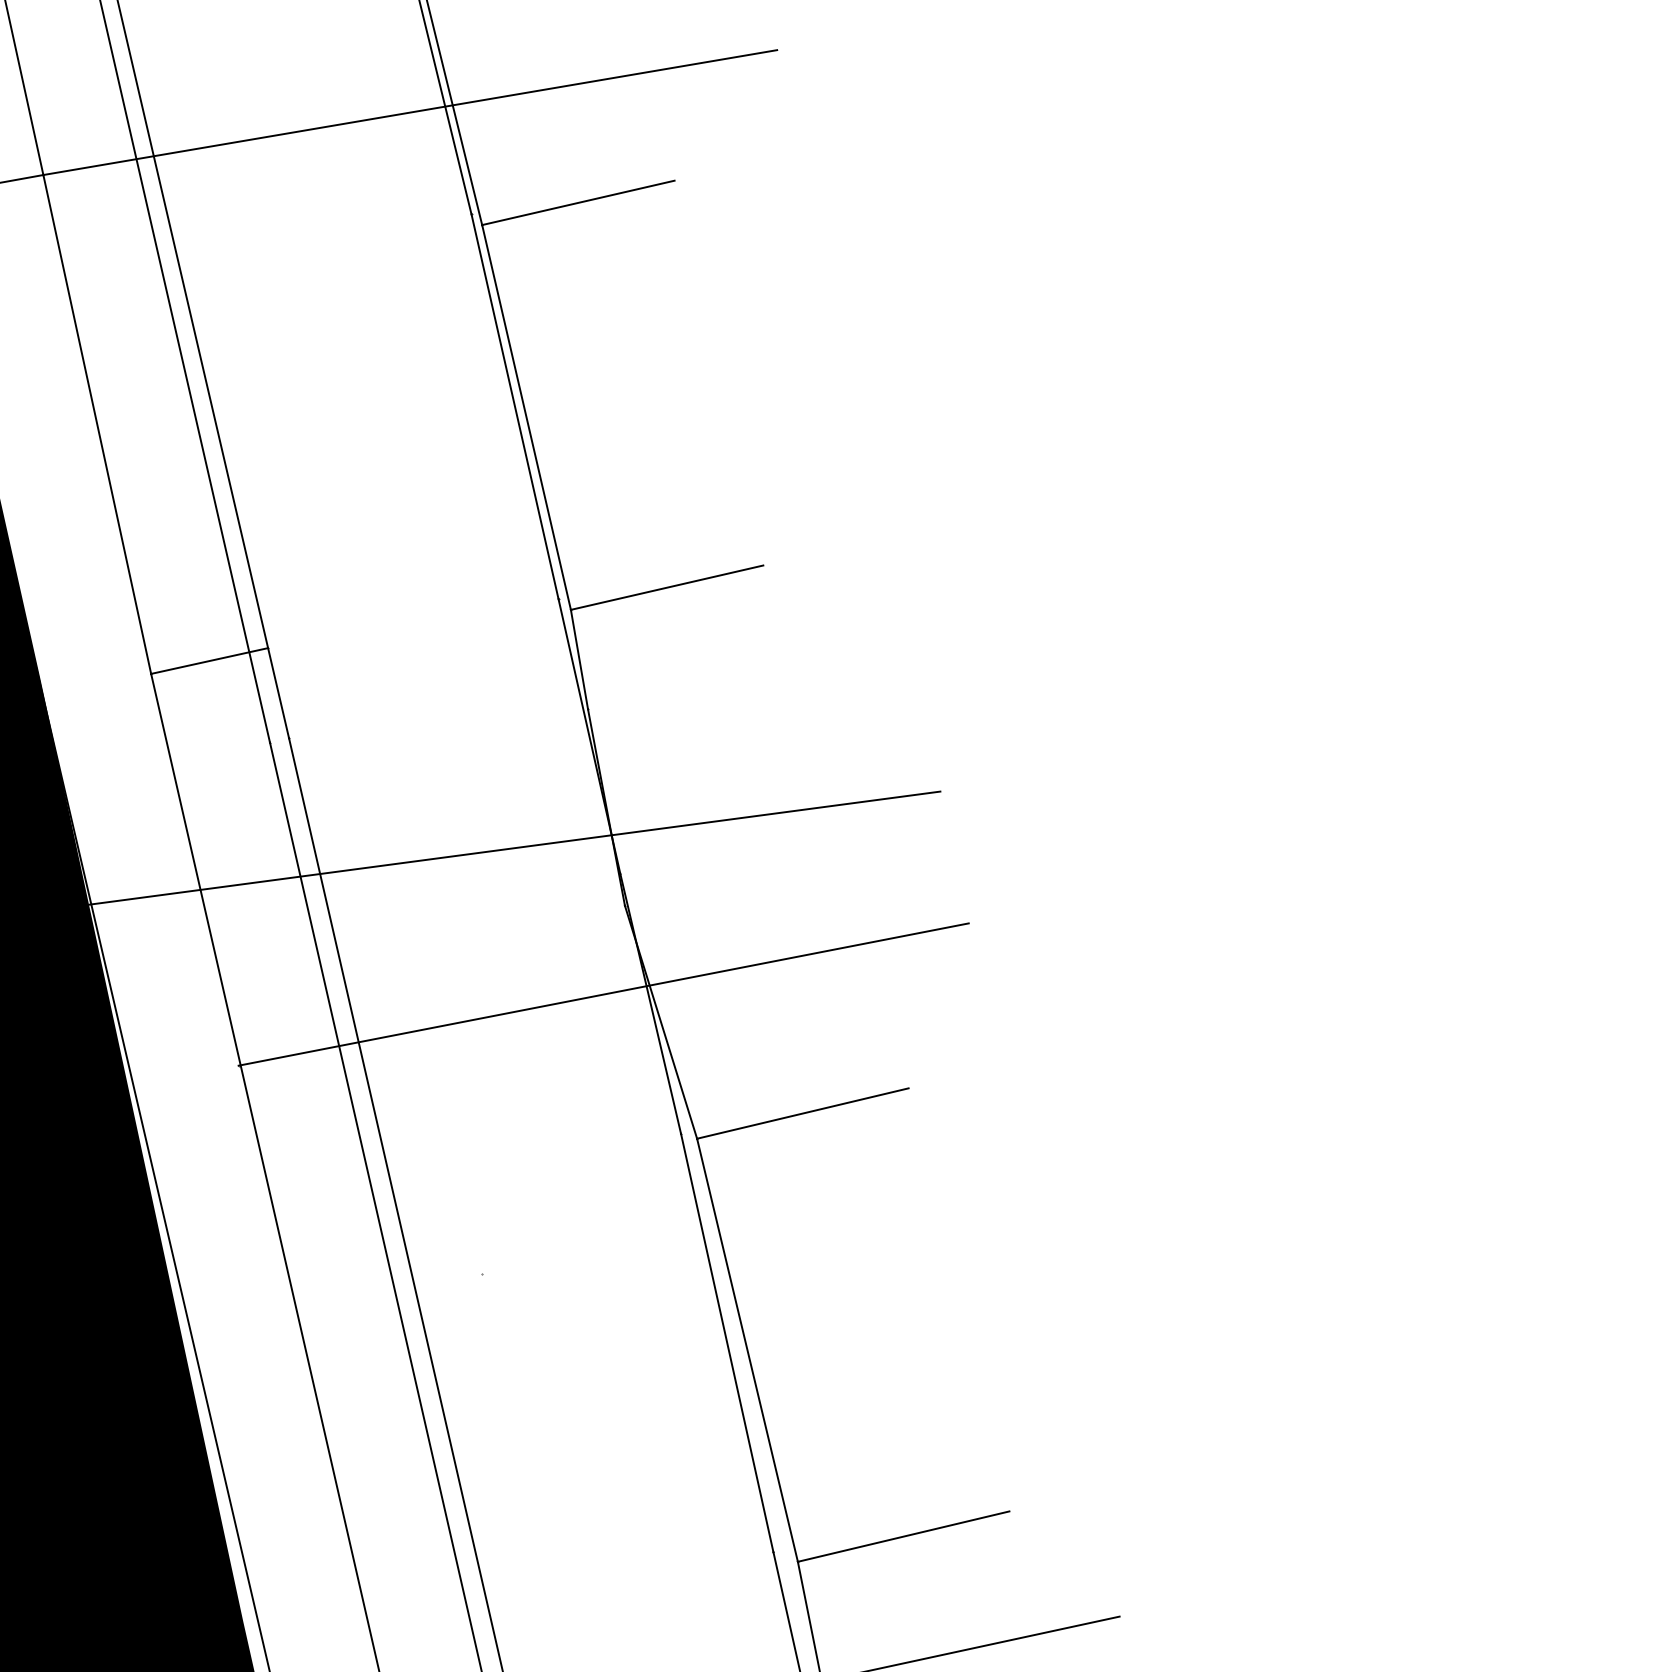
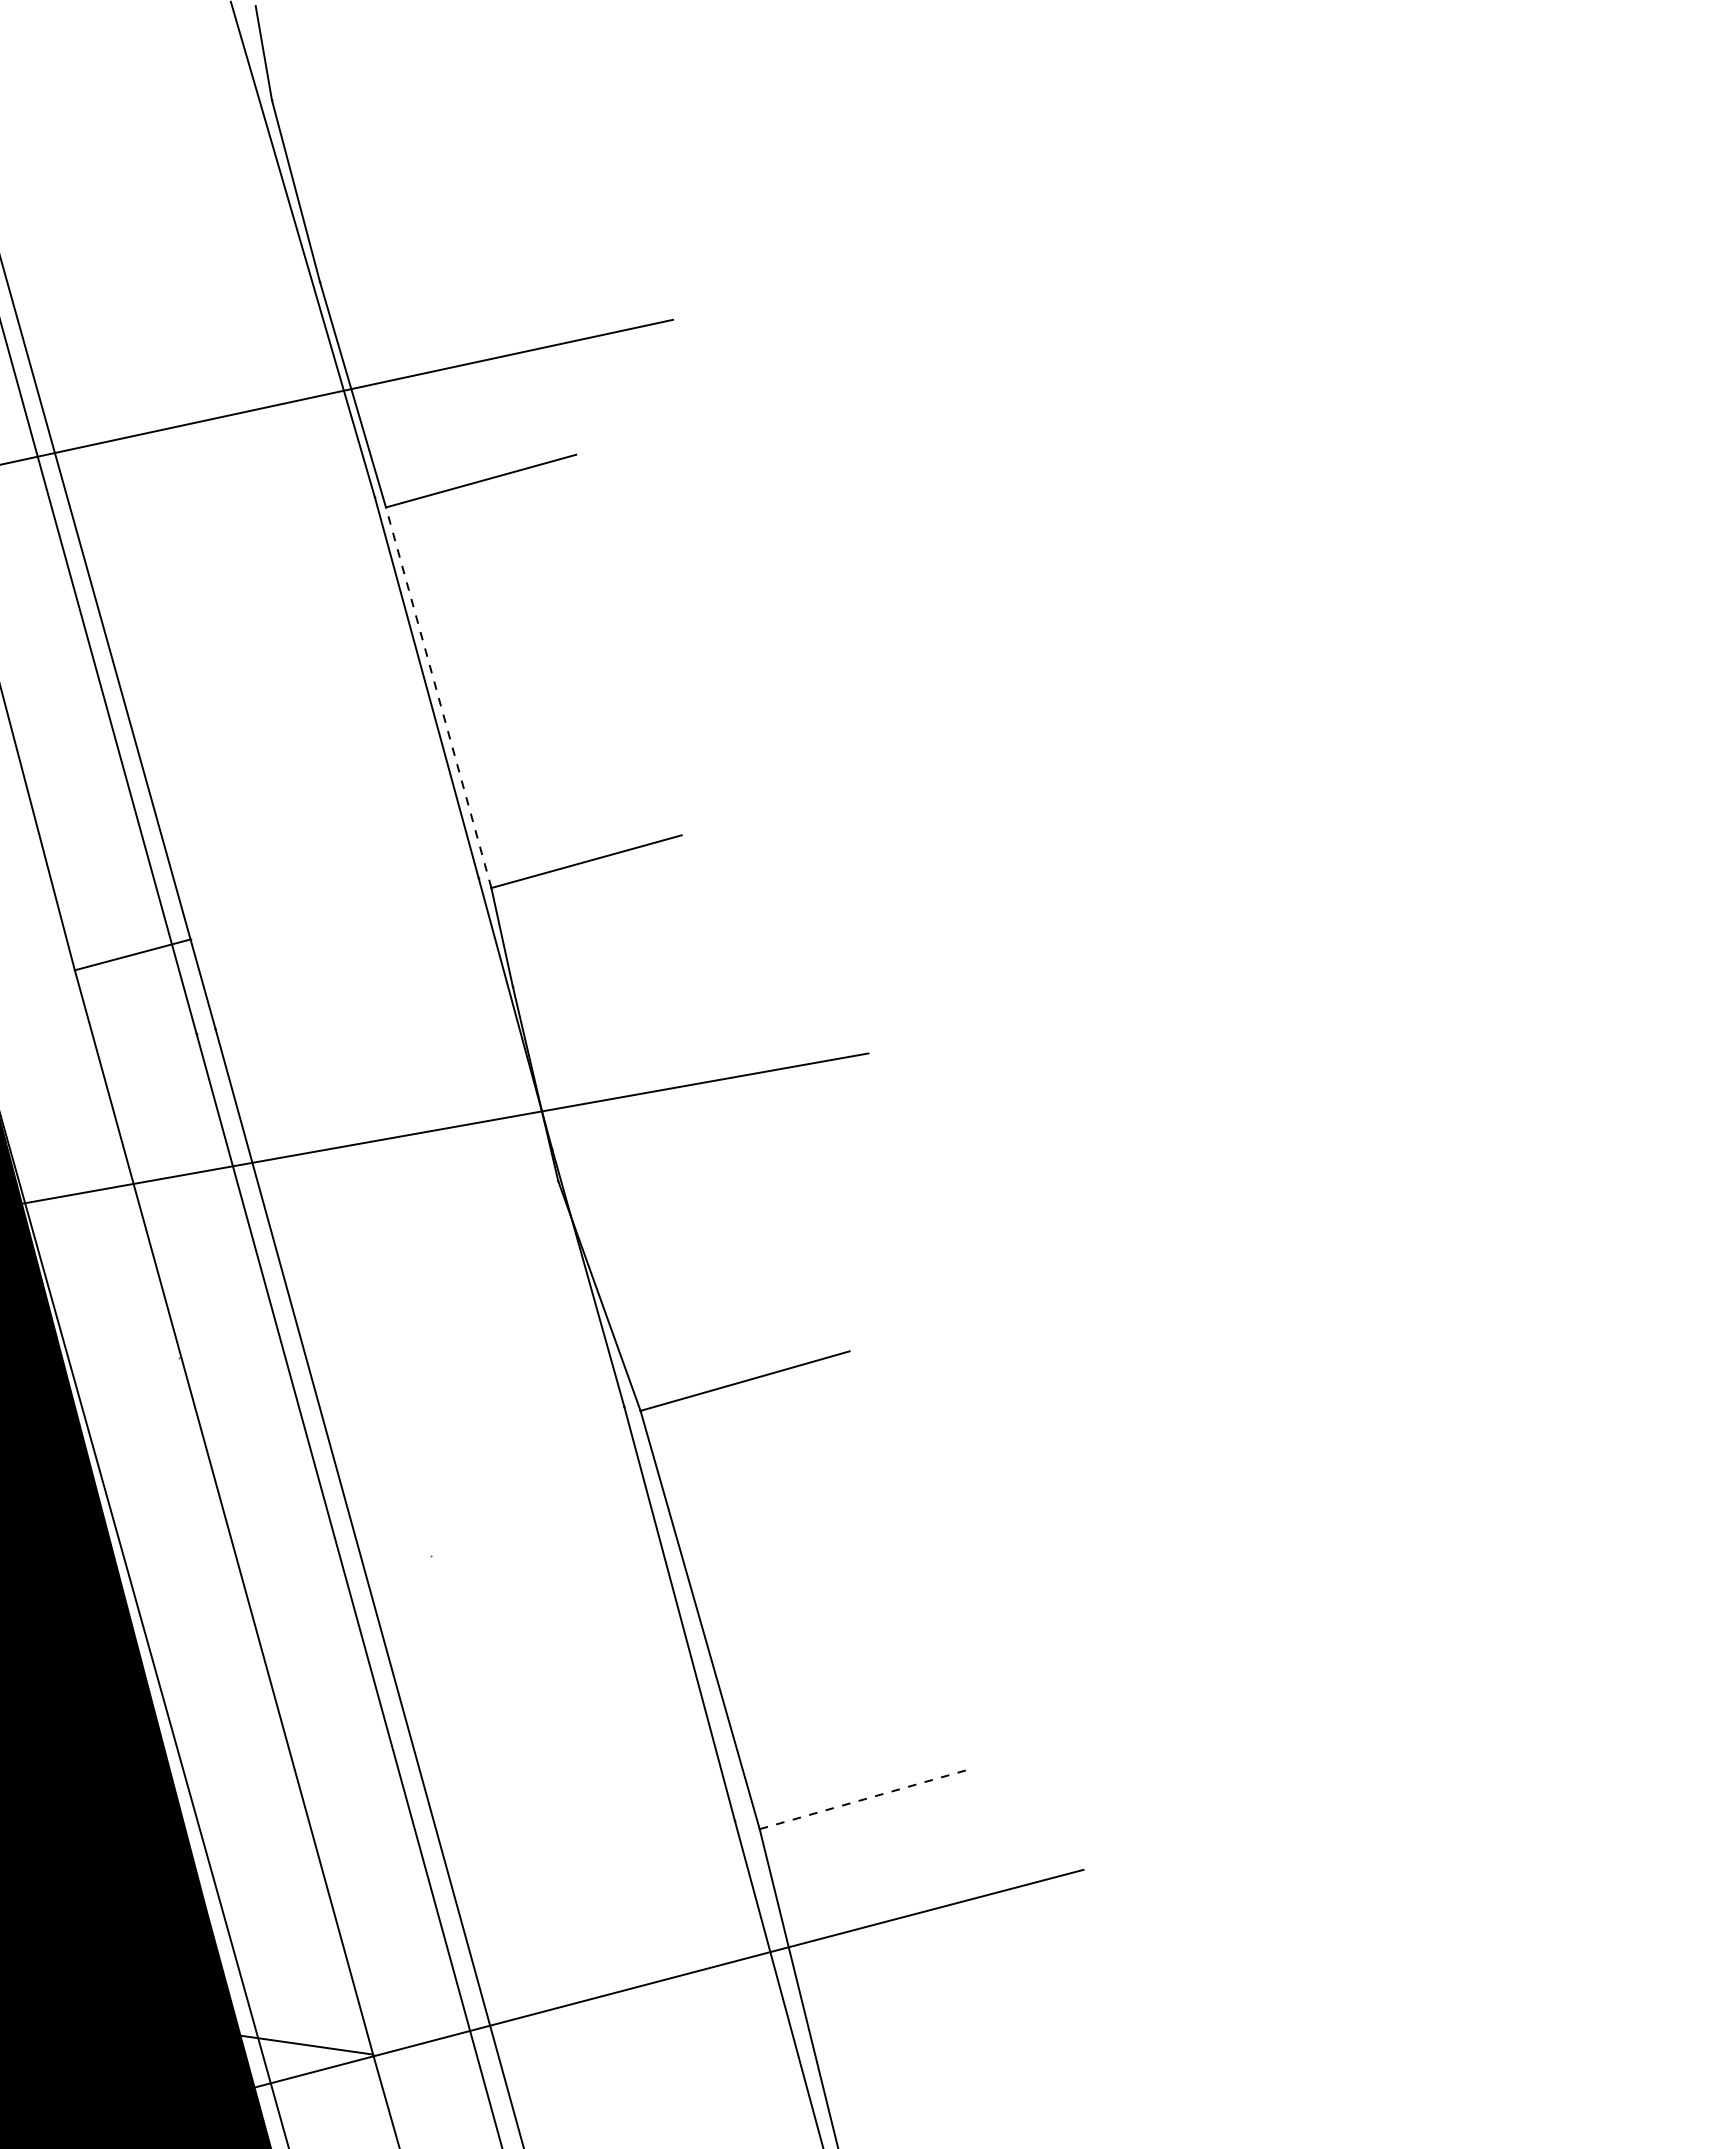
line: (526, 417) -> (438, 697), solid -> dashed
line: (603, 994) -> (540, 1270), removed
line: (903, 1536) -> (864, 1799), solid -> dashed

